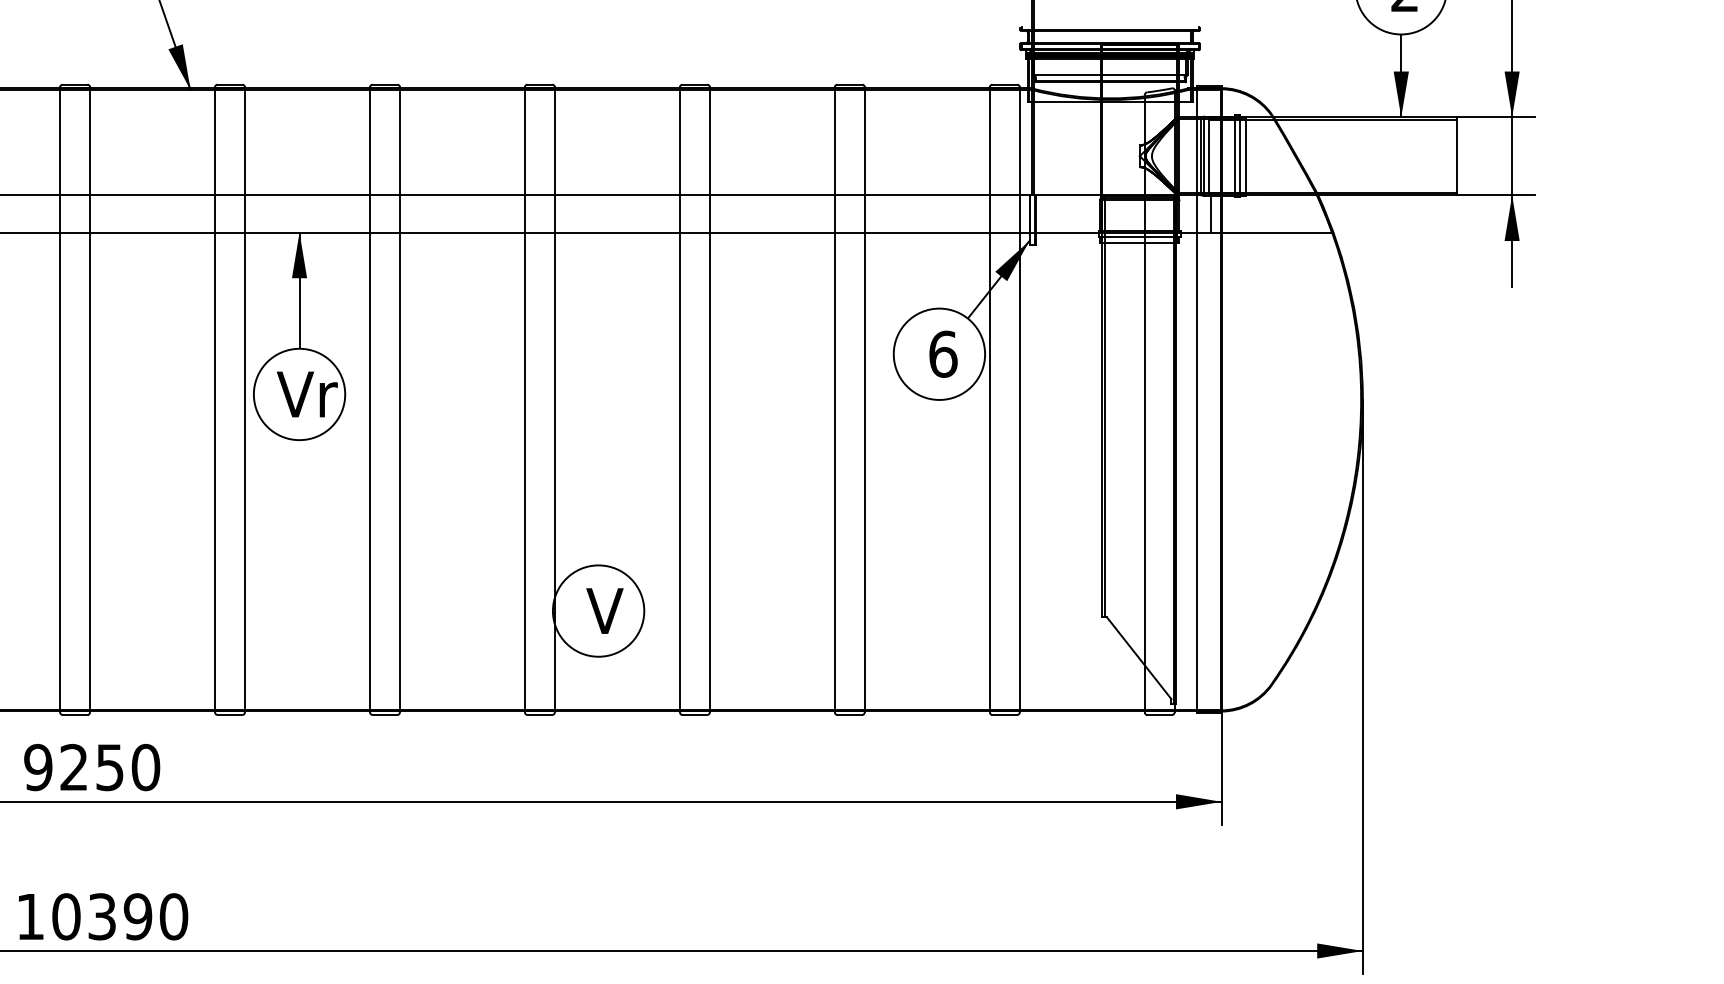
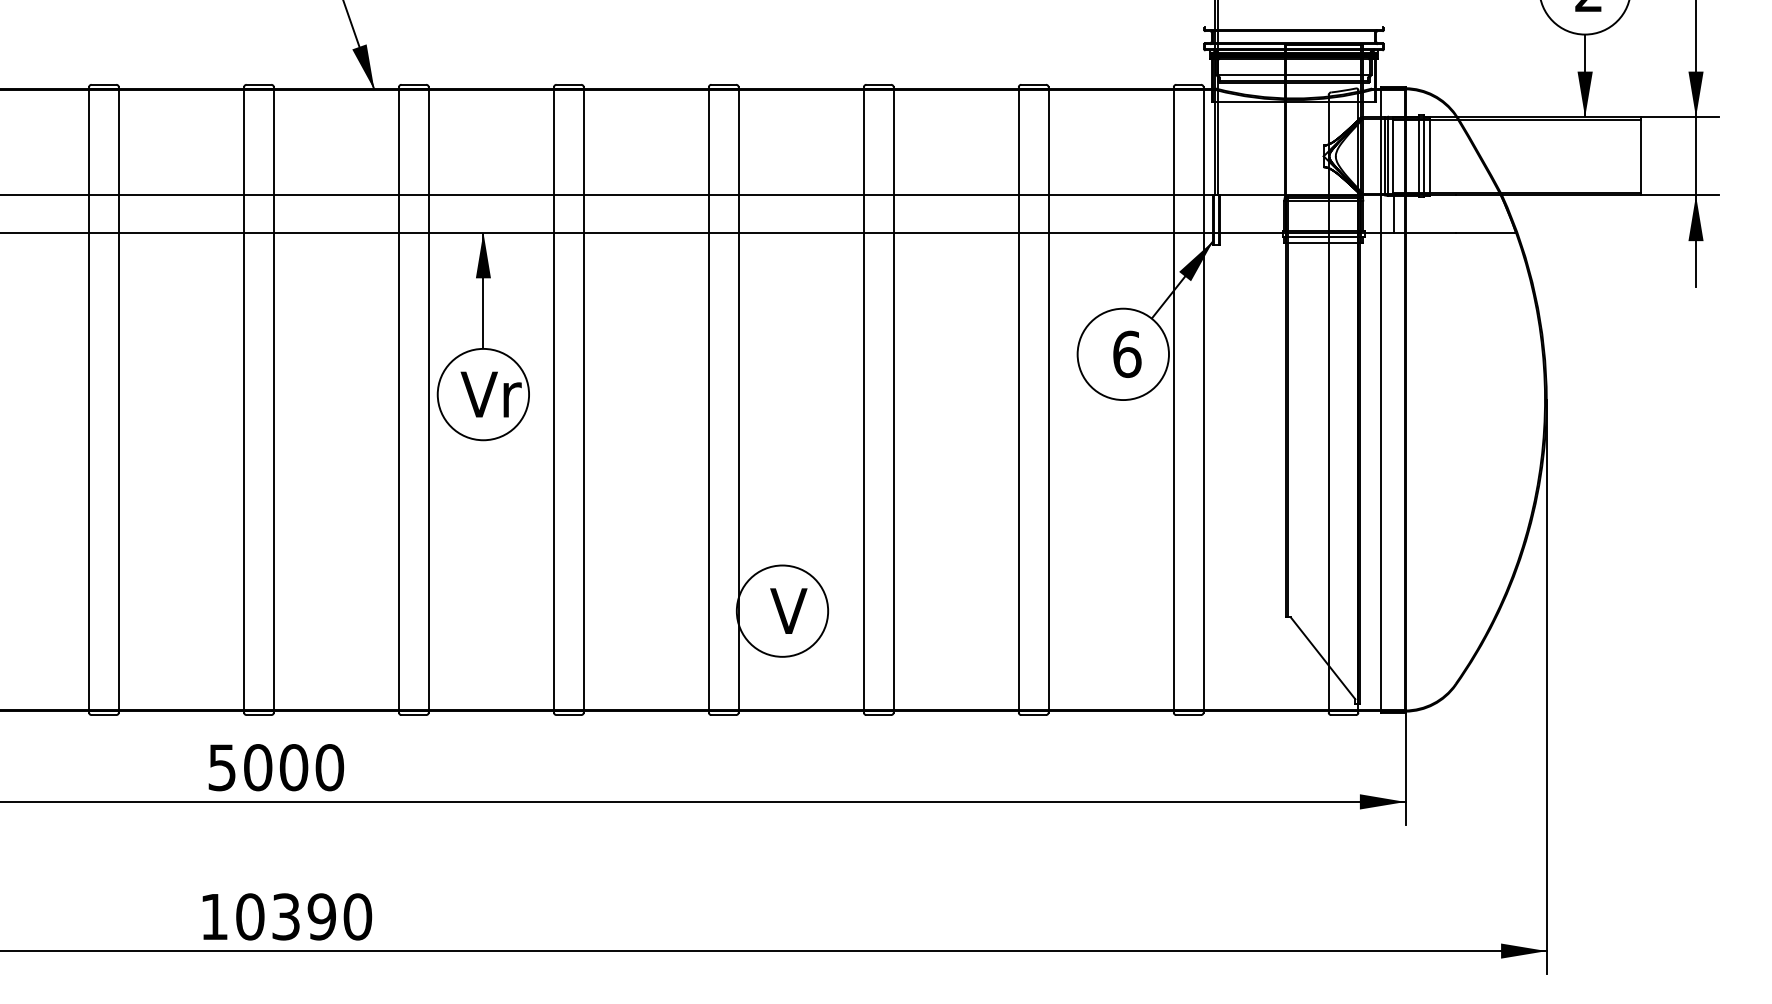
text: (74, 767) -> (258, 767), 9250 -> 5000

